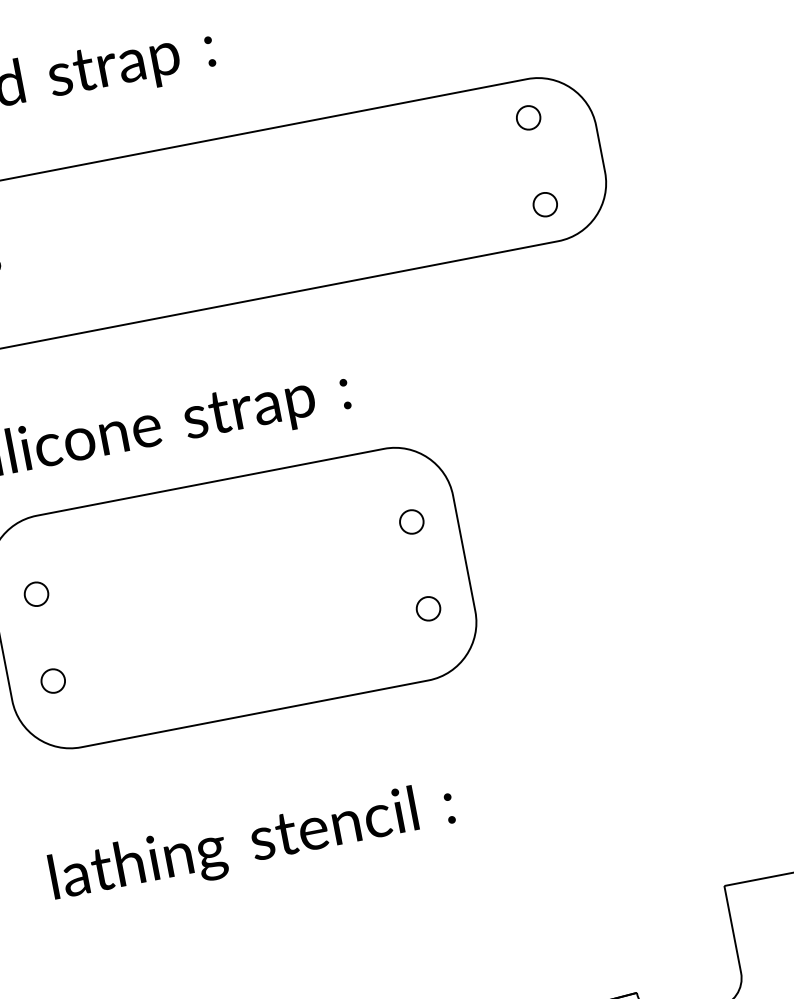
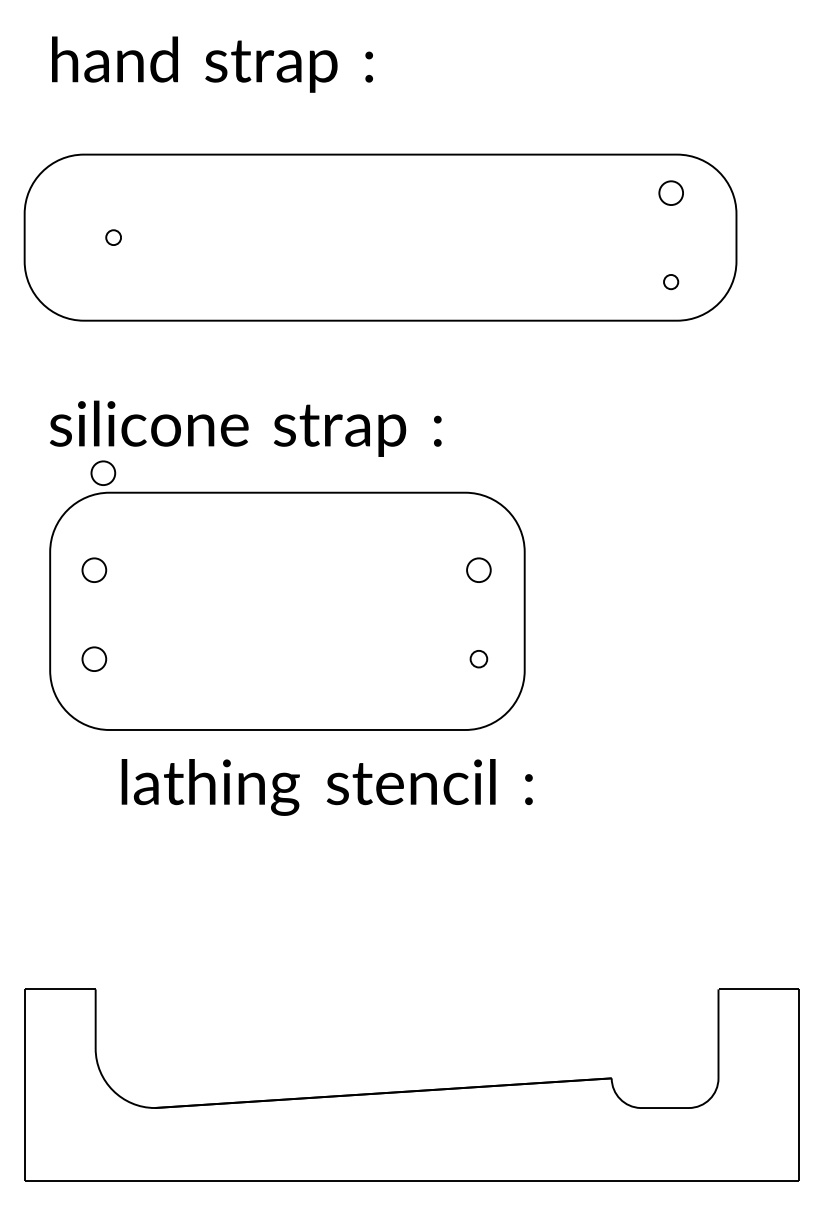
part: (544, 204) -> (670, 281), size x0.6
part: (27, 497) -> (103, 472), added
part: (427, 608) -> (478, 658), size x0.7
text: (251, 844) -> (326, 787), moved

